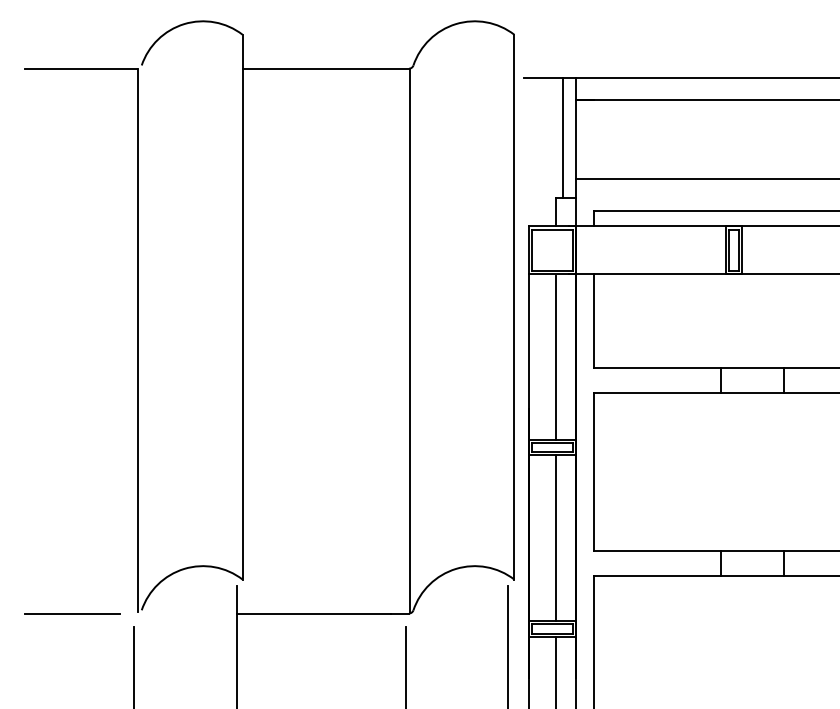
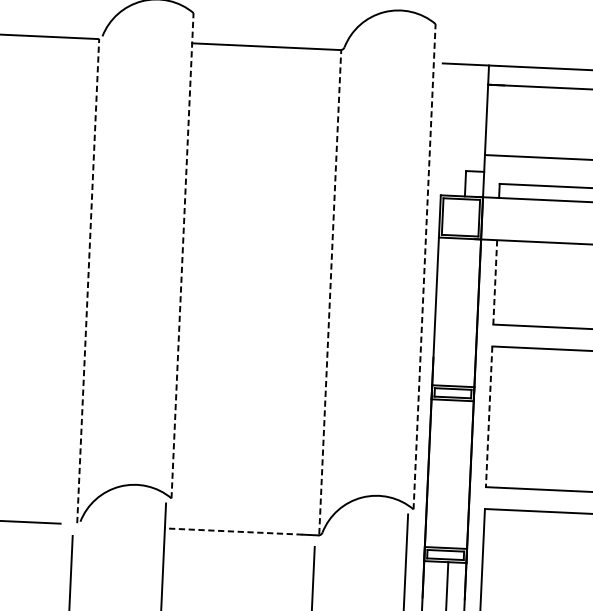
line: (562, 137) -> (474, 117), removed
line: (242, 306) -> (182, 255), solid -> dashed
line: (514, 306) -> (424, 266), solid -> dashed
line: (594, 321) -> (495, 282), solid -> dashed
line: (138, 340) -> (88, 281), solid -> dashed
line: (409, 340) -> (329, 292), solid -> dashed
line: (555, 357) -> (459, 313), removed
line: (594, 471) -> (489, 416), solid -> dashed
line: (555, 538) -> (451, 474), removed
line: (313, 613) -> (233, 531), solid -> dashed

